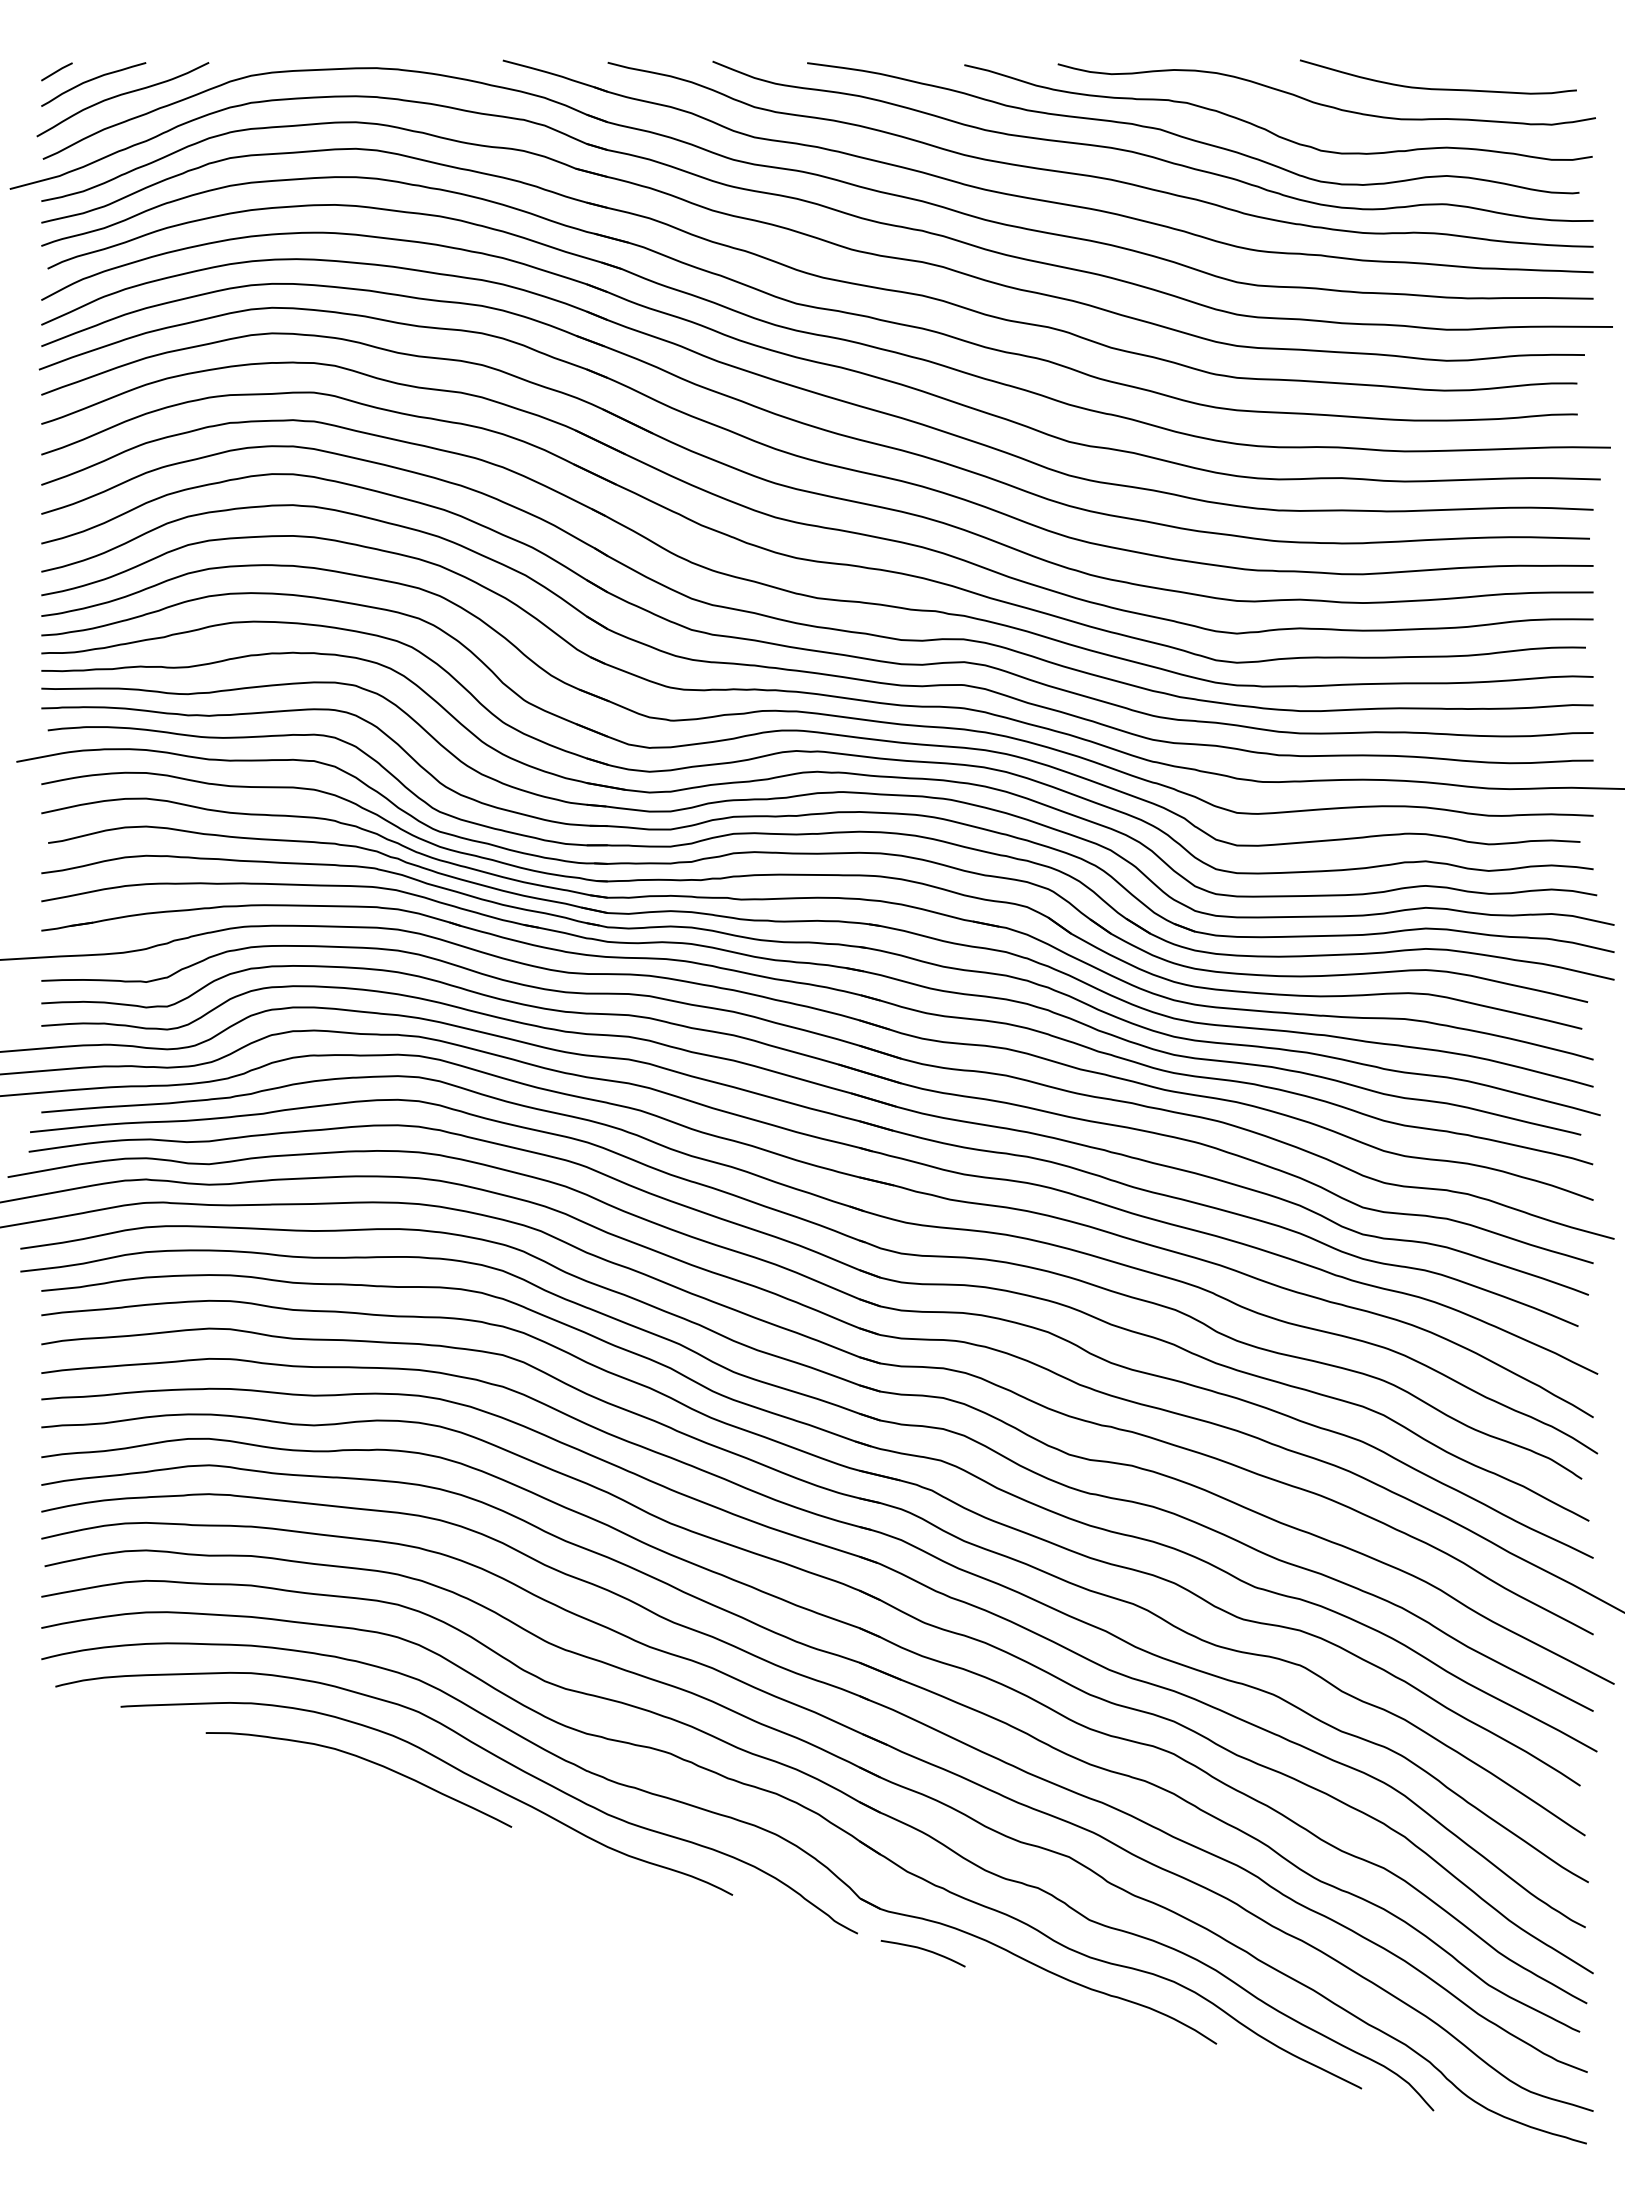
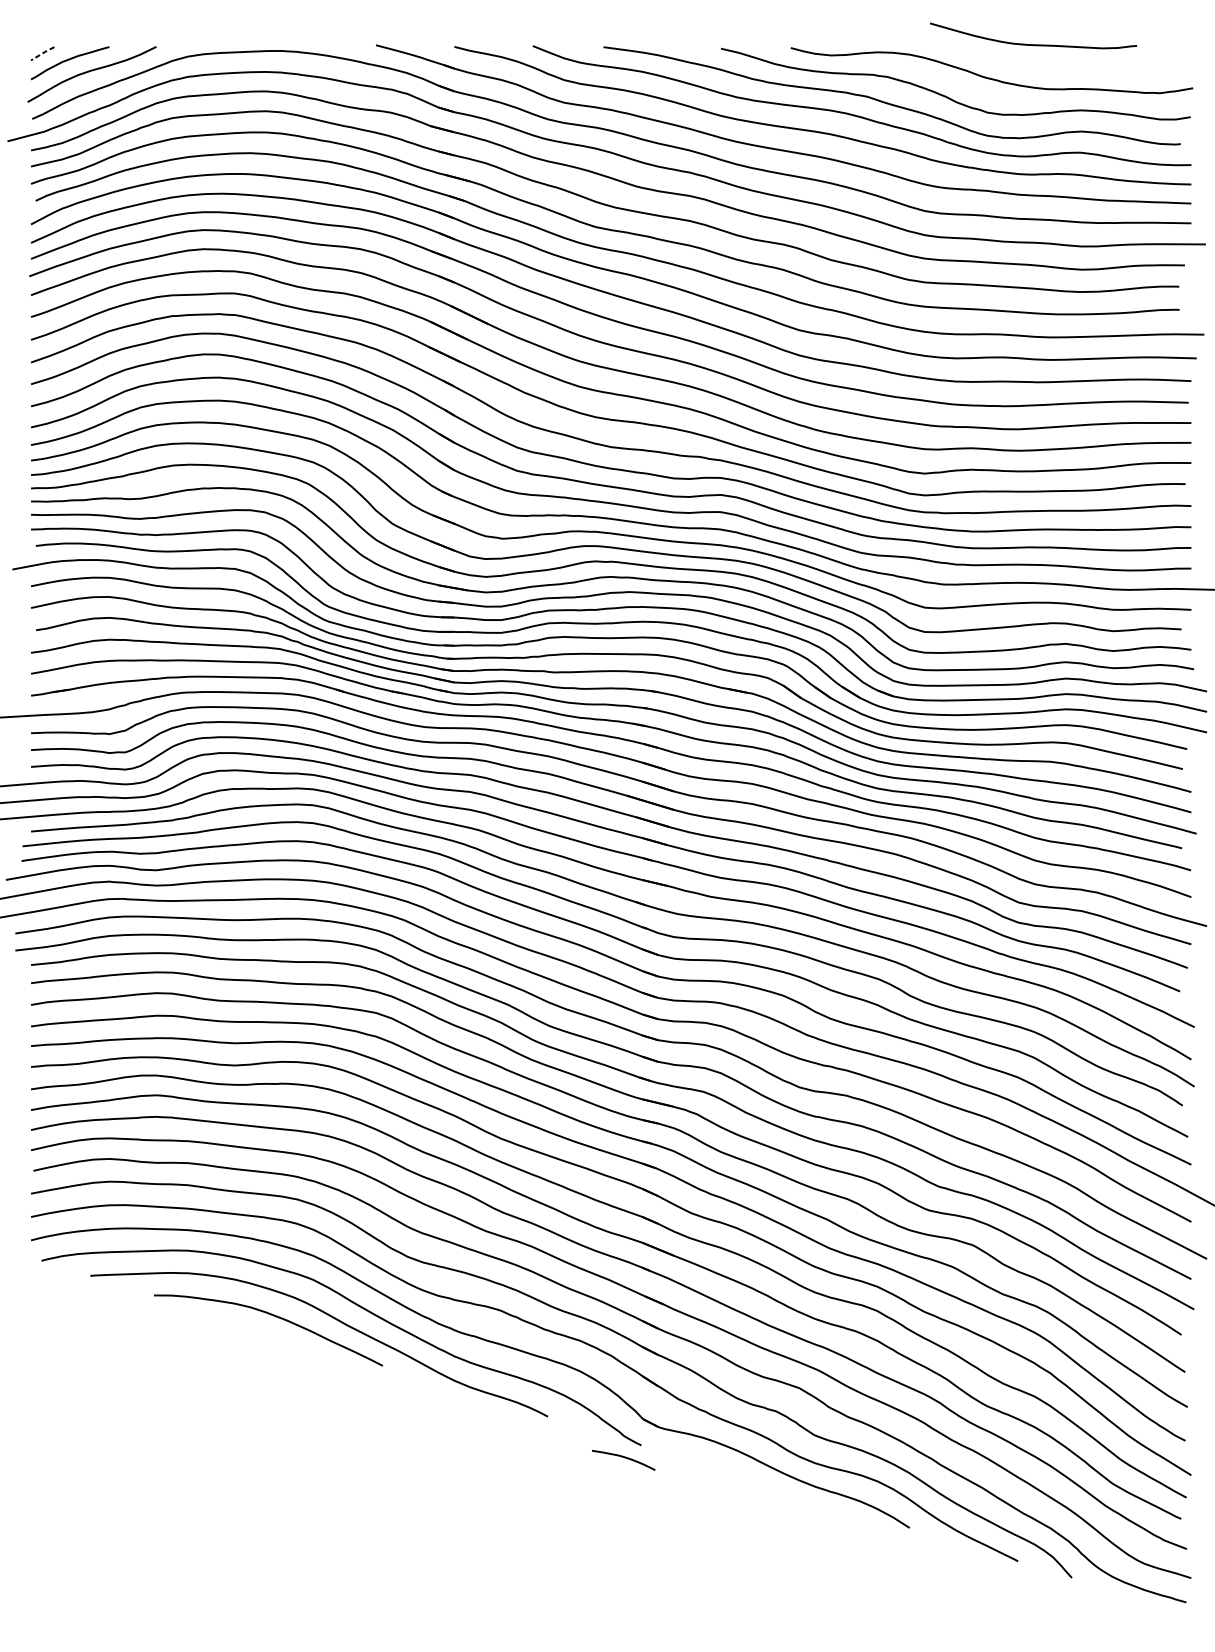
line: (57, 71) -> (43, 53), solid -> dashed
curve: (1437, 88) -> (1032, 44), moved
curve: (923, 1950) -> (623, 1458), moved

